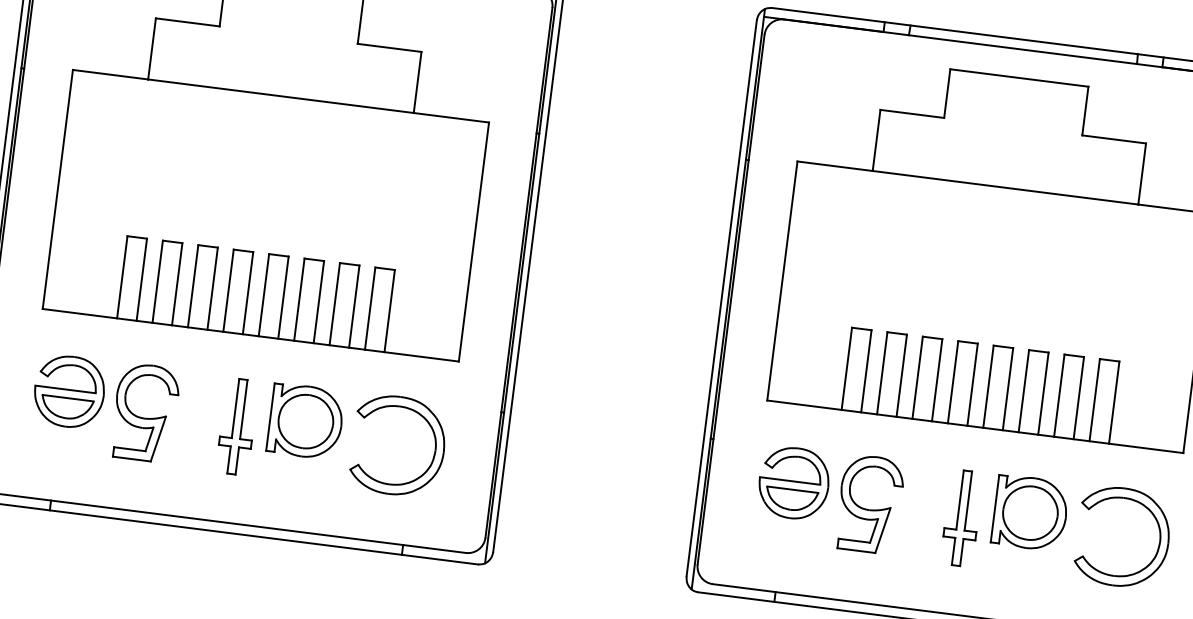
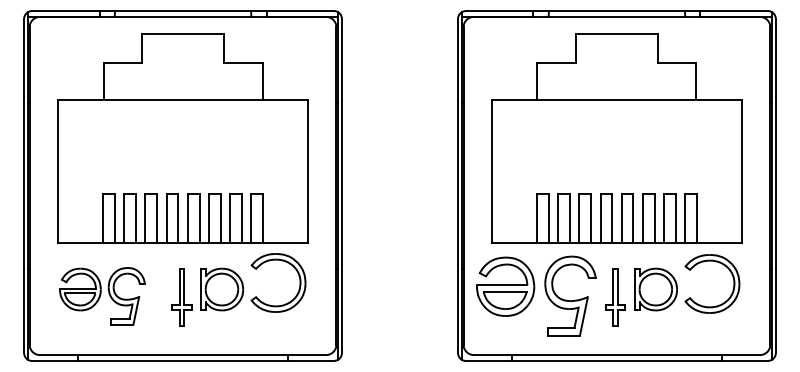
part: (429, 428) -> (295, 270), moved
part: (827, 499) -> (535, 296), size x1.4
part: (1147, 510) -> (724, 266), moved

